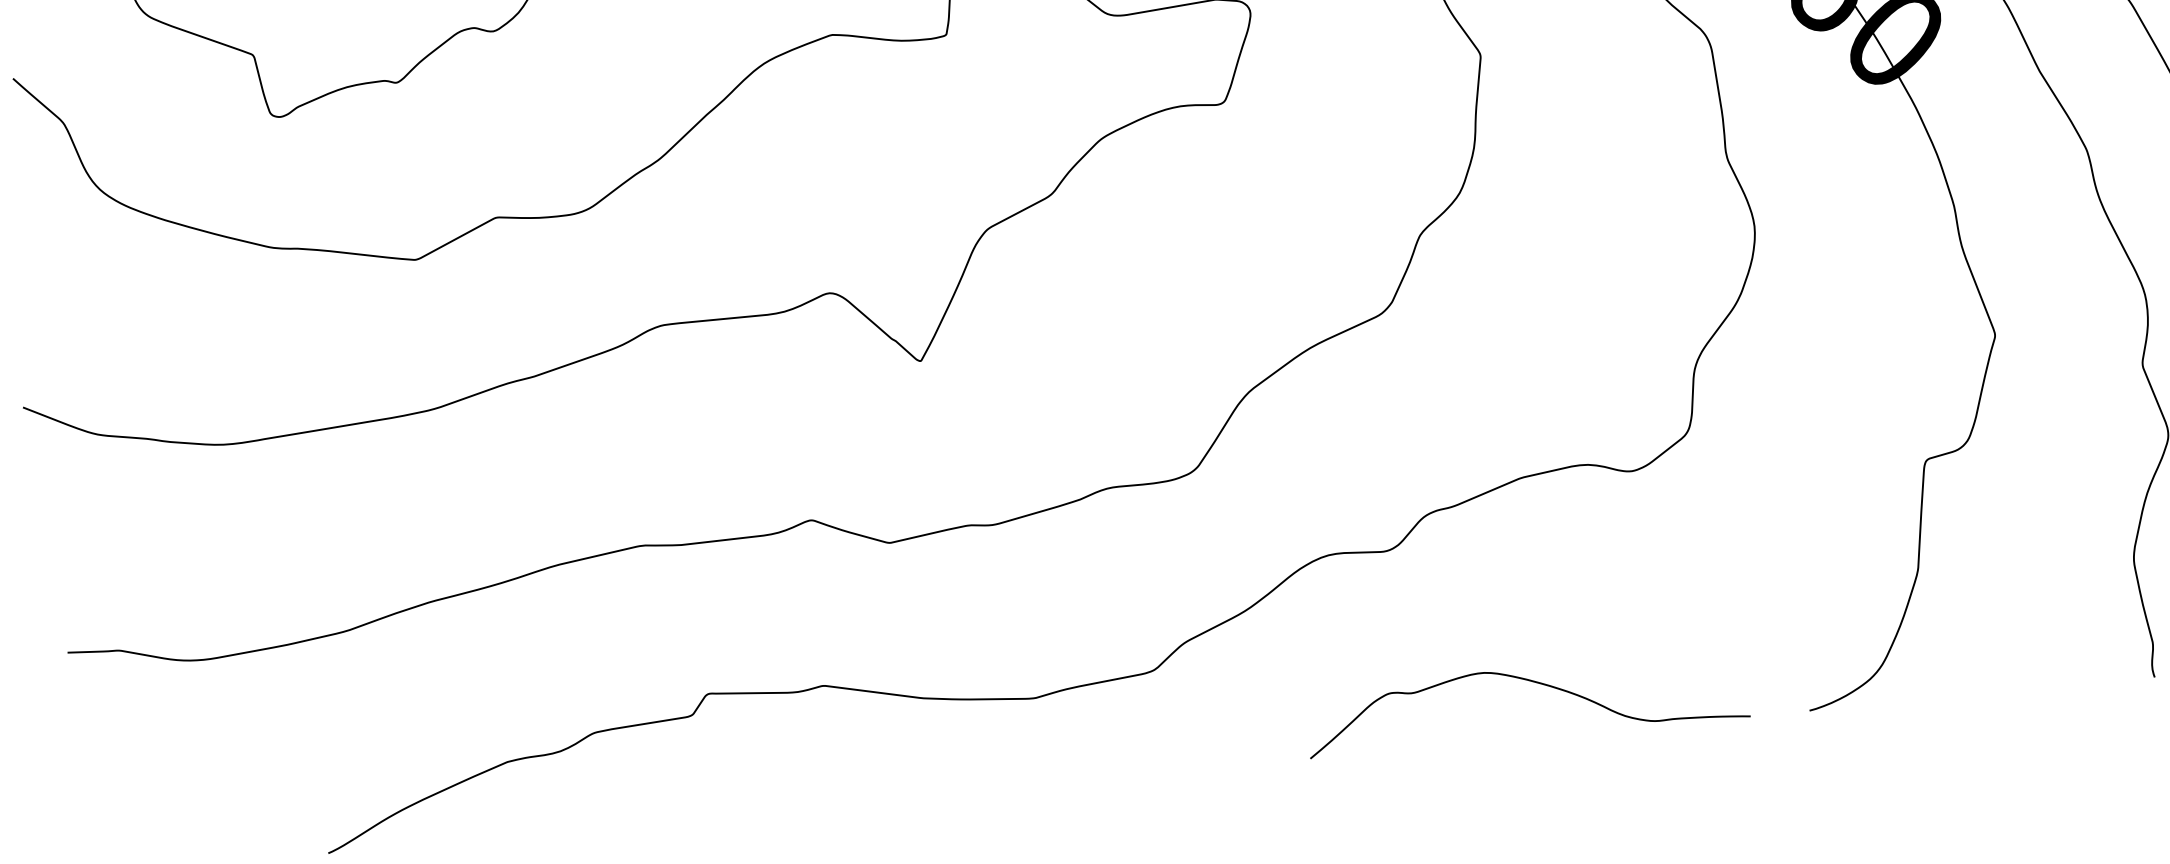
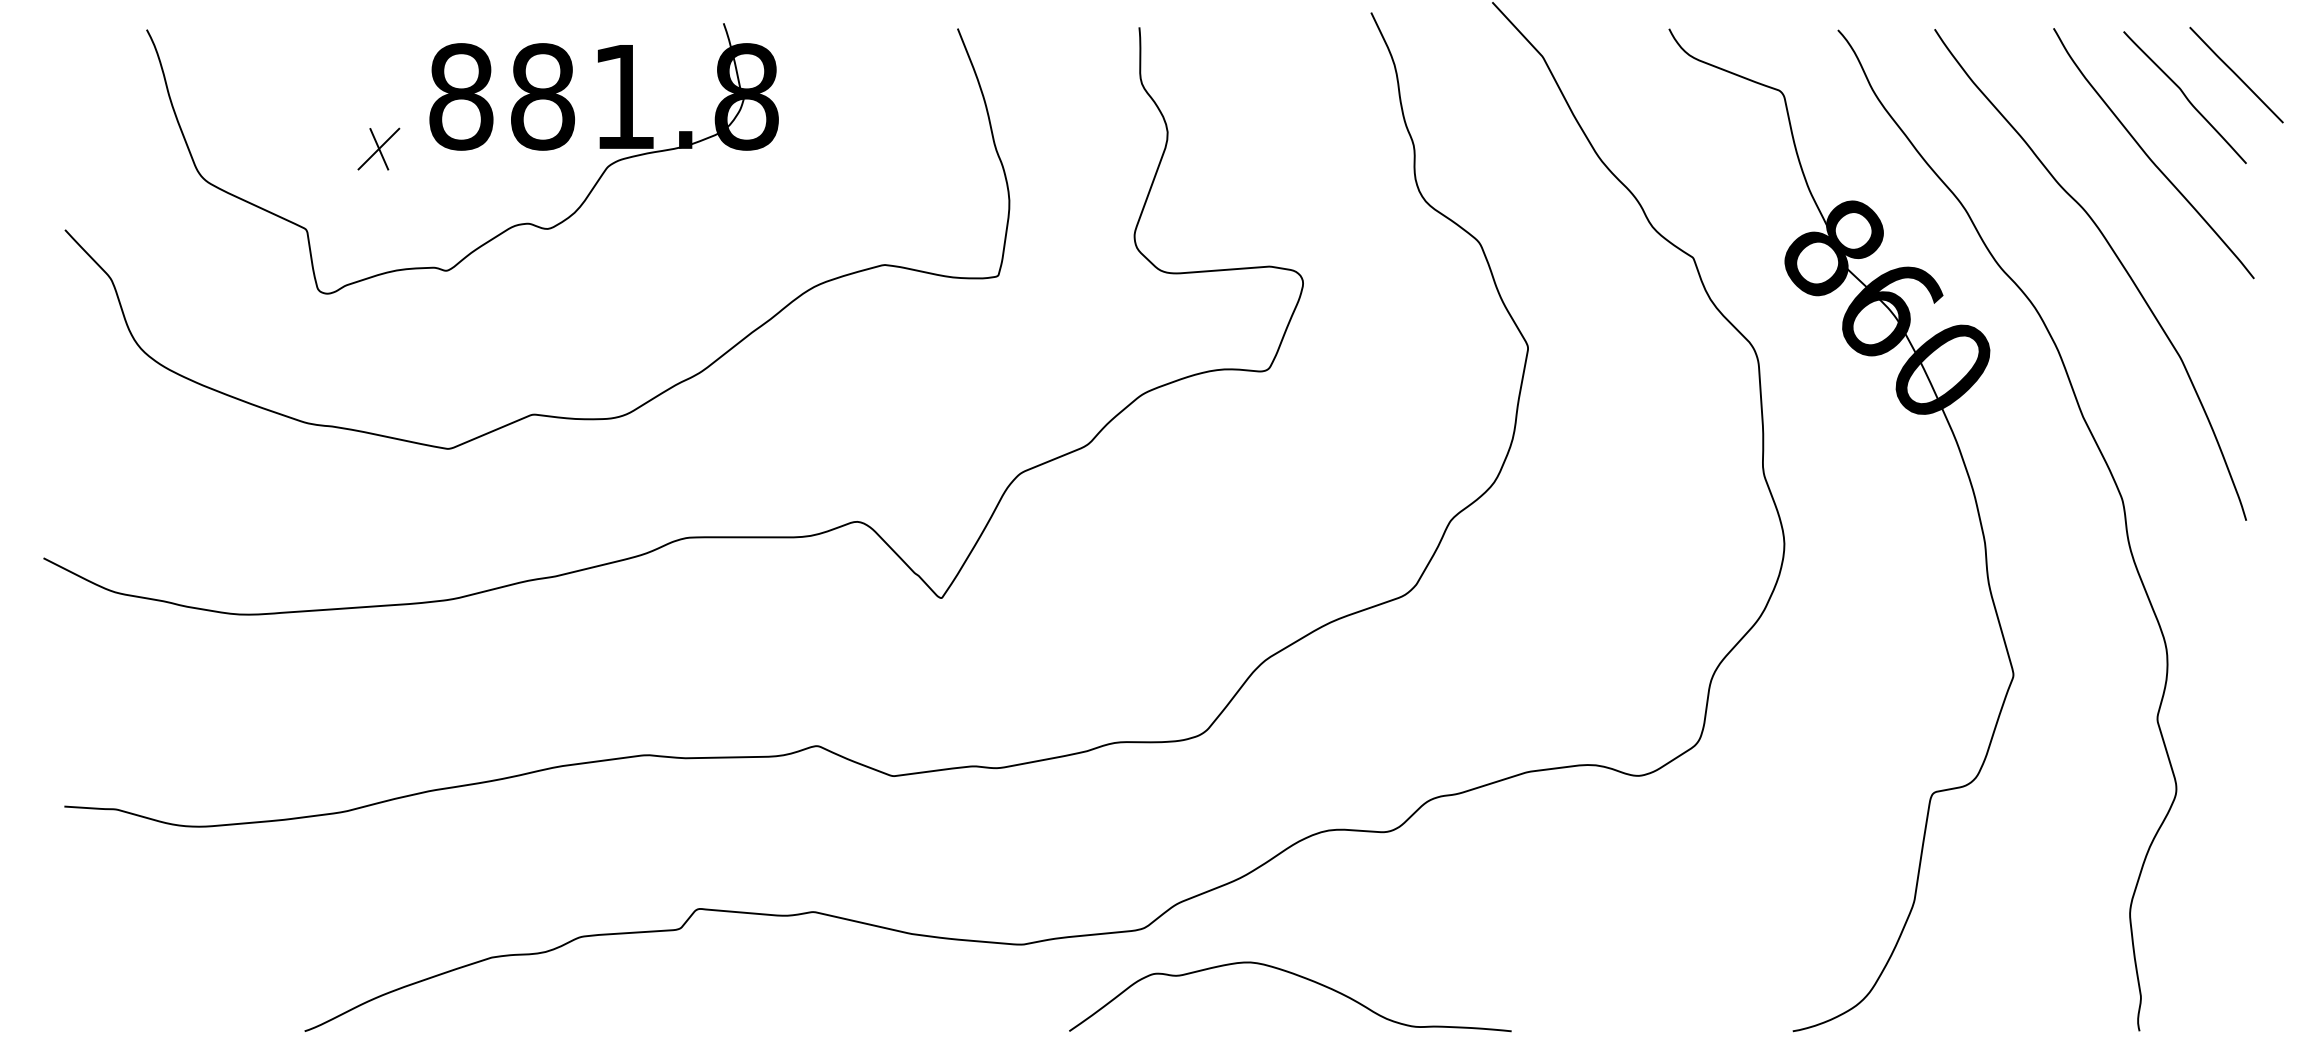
curve: (1532, 682) -> (1297, 976), moved

